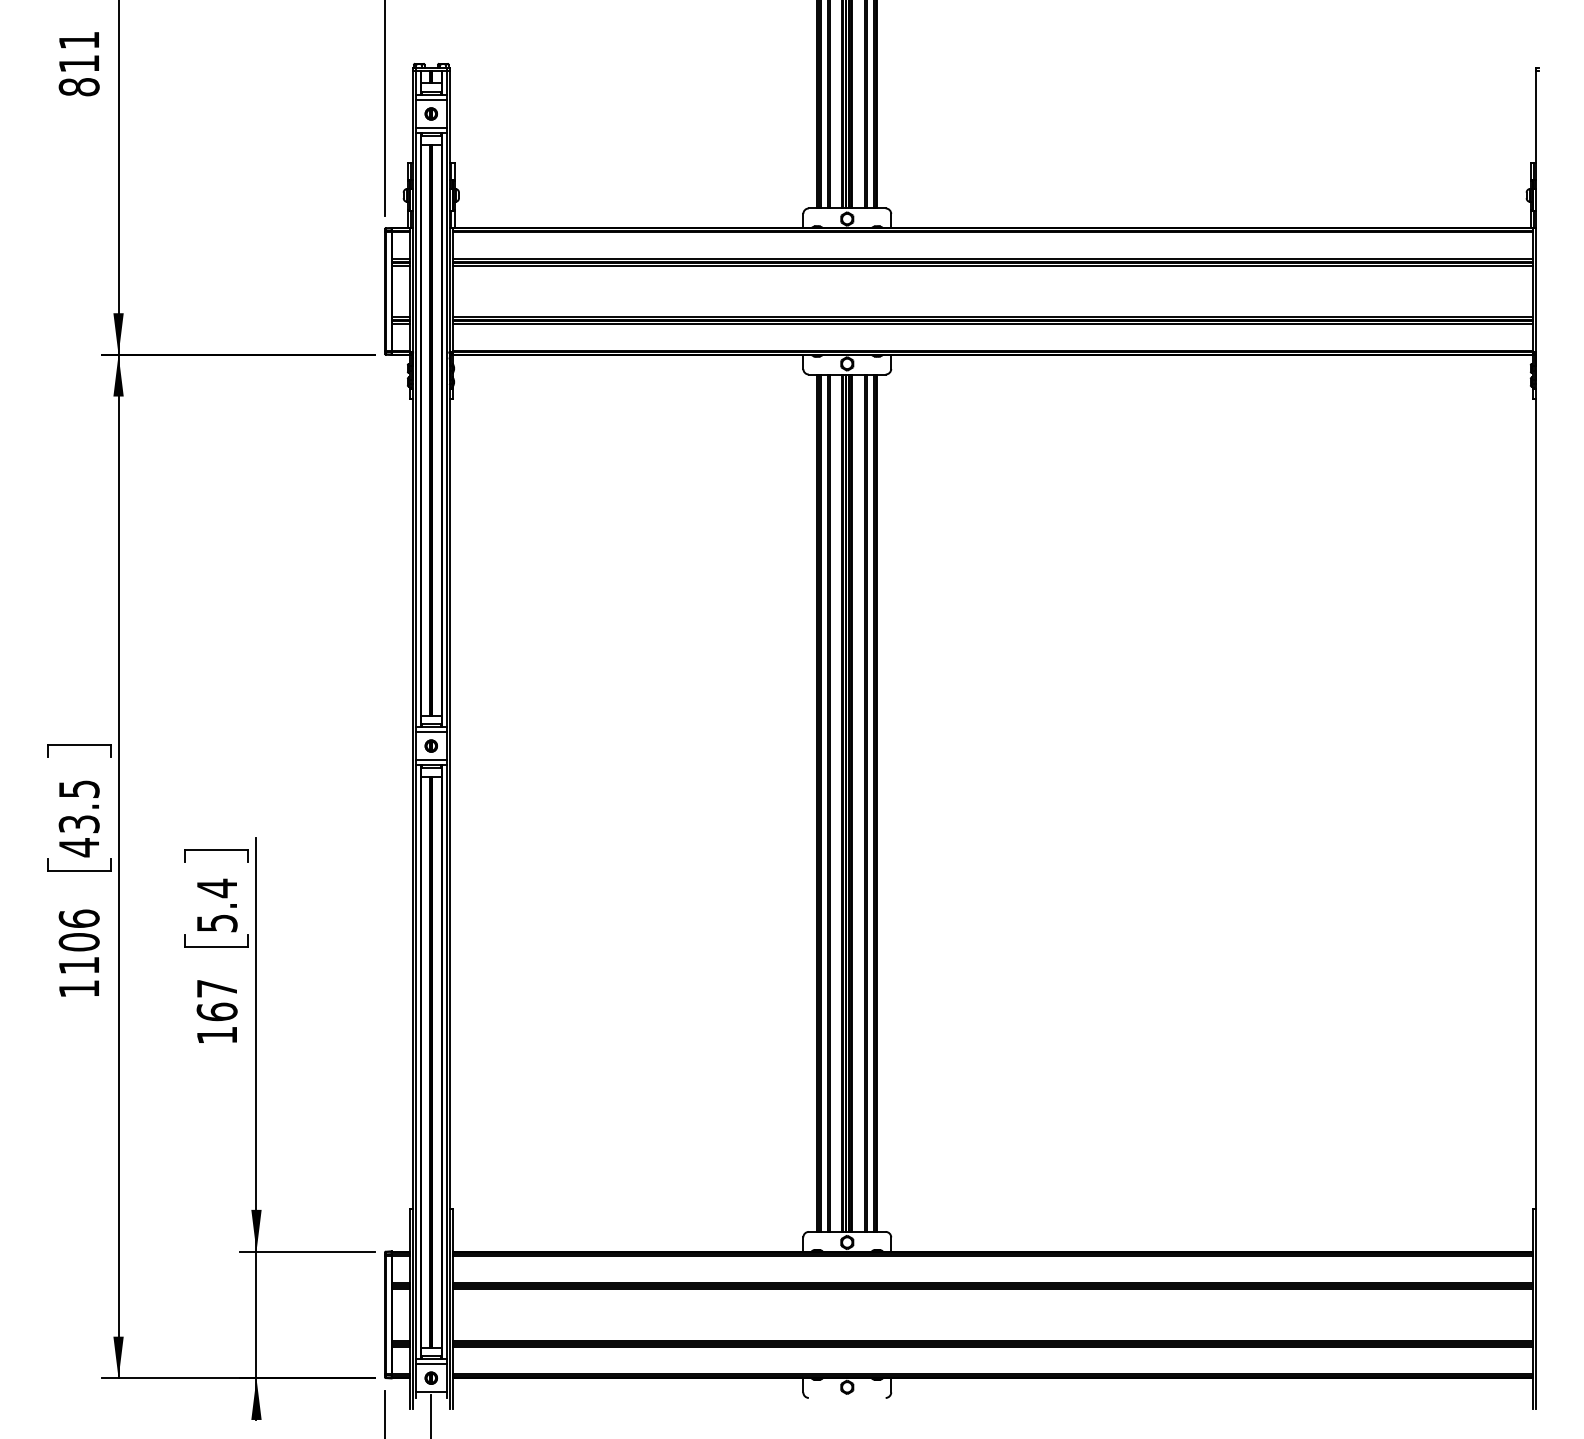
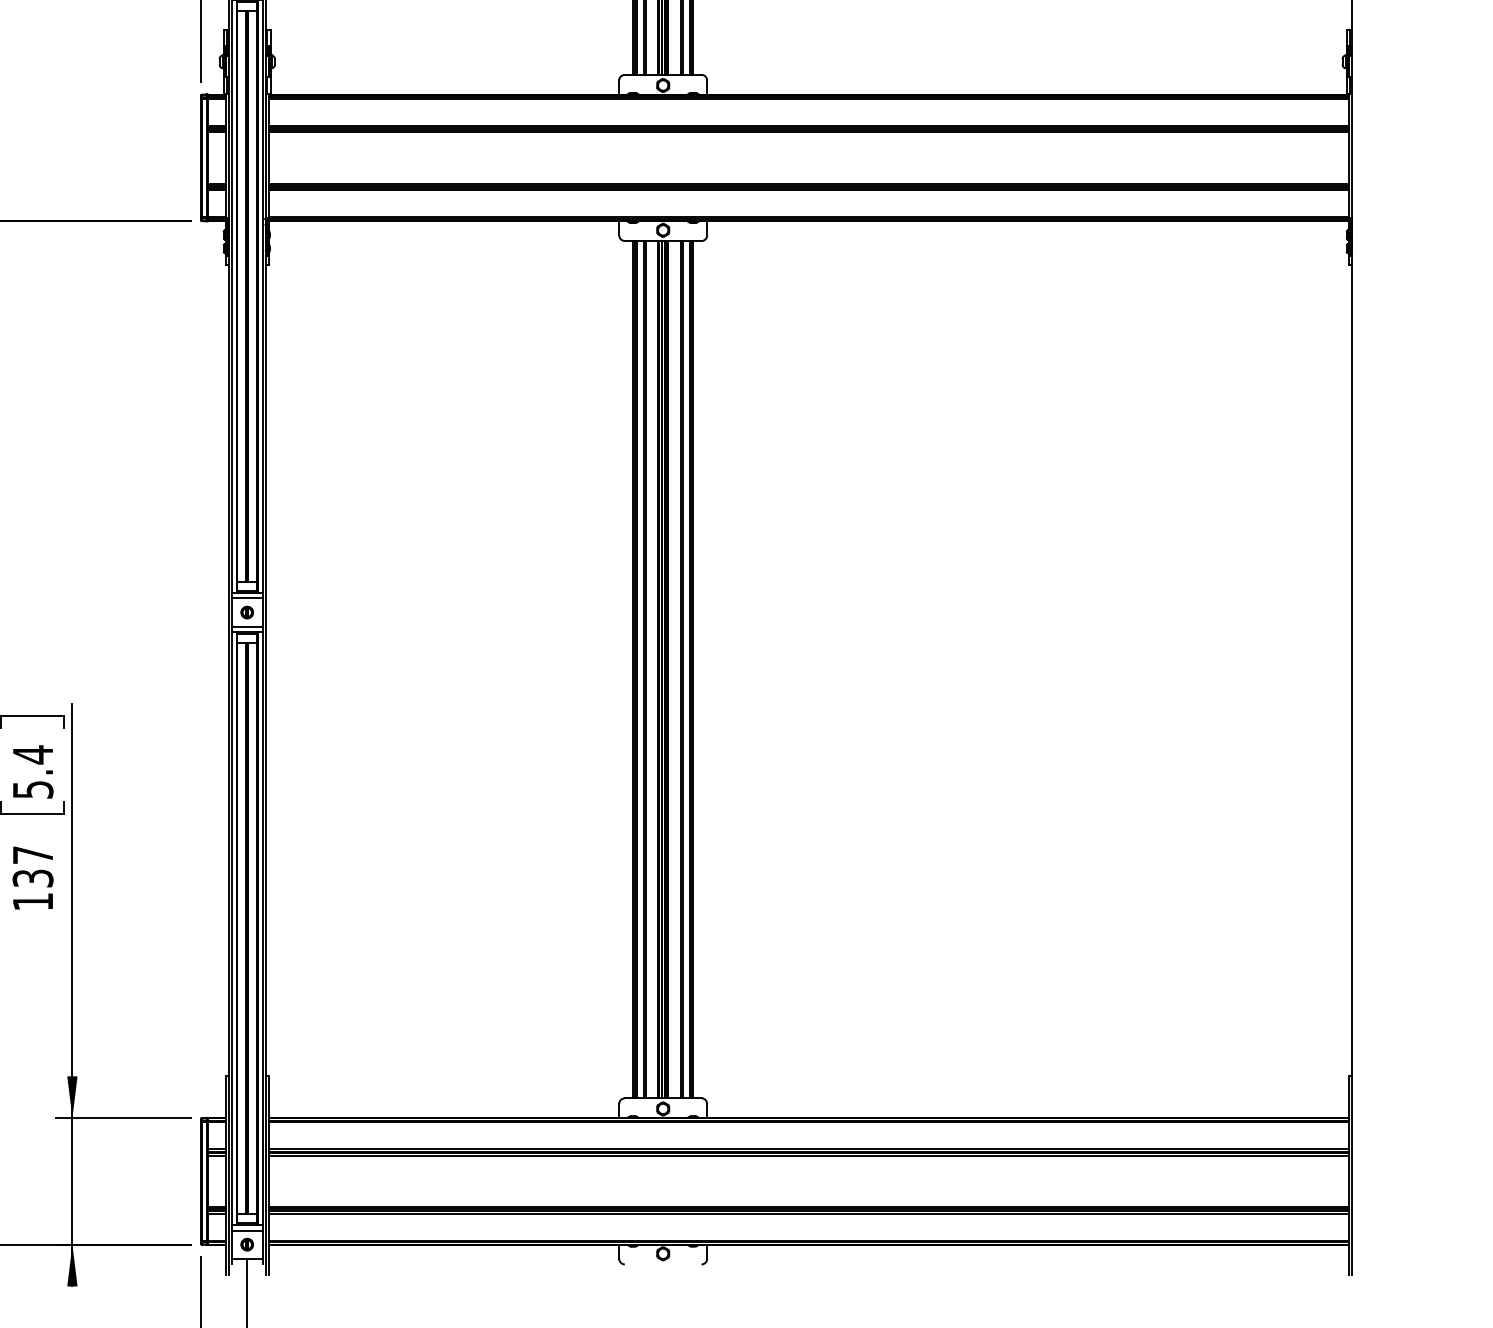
text: (216, 1011) -> (32, 877), 167 -> 137

